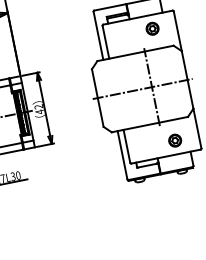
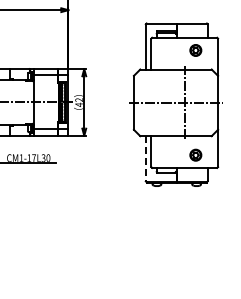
line: (122, 155) -> (145, 158), solid -> dashed

